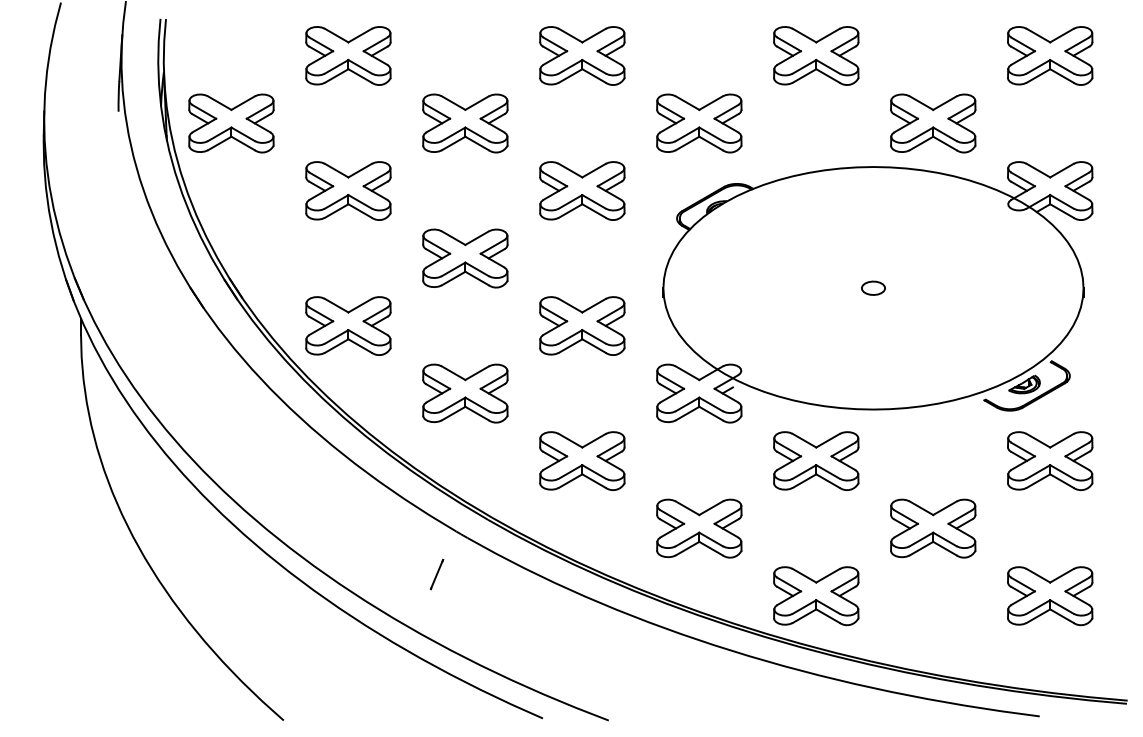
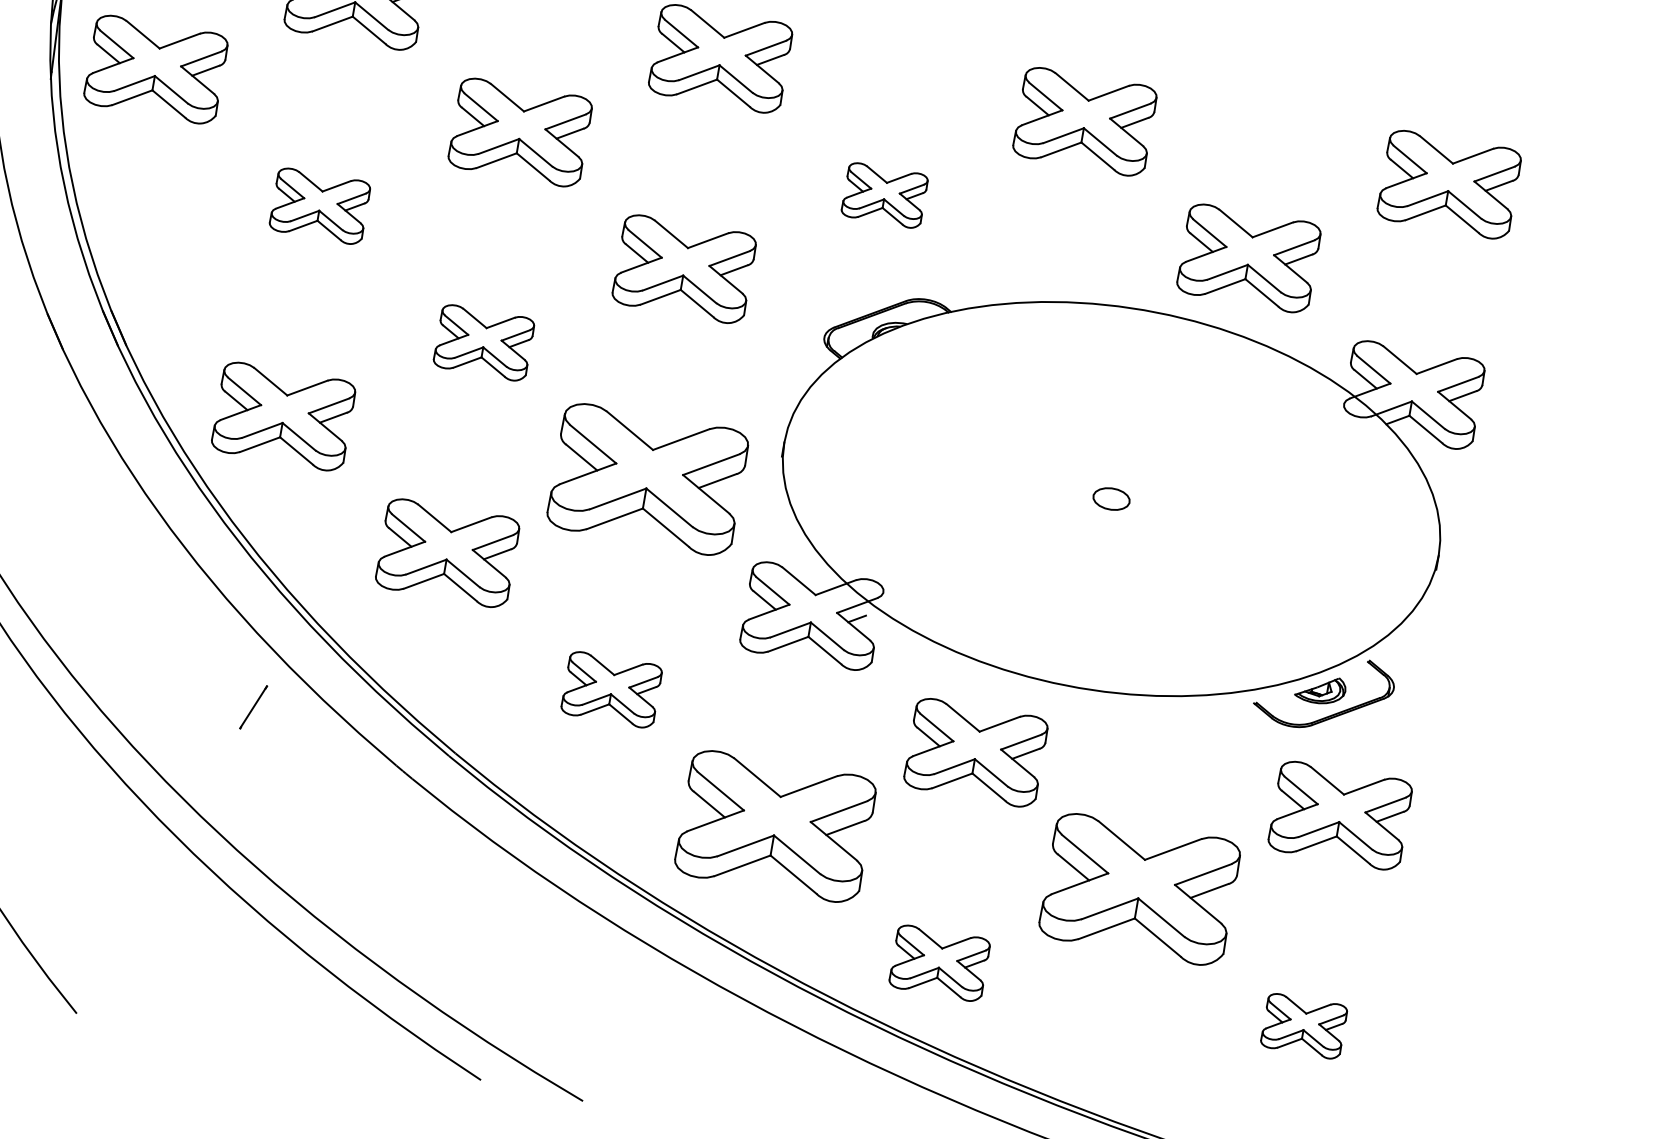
part: (699, 123) -> (884, 195), size x0.6
part: (348, 190) -> (320, 205), size x0.7
part: (465, 258) -> (484, 342), size x0.7
part: (582, 325) -> (648, 478), size x1.4
part: (582, 460) -> (612, 689), size x0.7
part: (699, 528) -> (775, 826), size x1.4
part: (933, 528) -> (1140, 889), size x1.4
line: (436, 574) -> (252, 707), moved
part: (816, 596) -> (939, 963), size x0.7
part: (1050, 596) -> (1304, 1026), size x0.6

